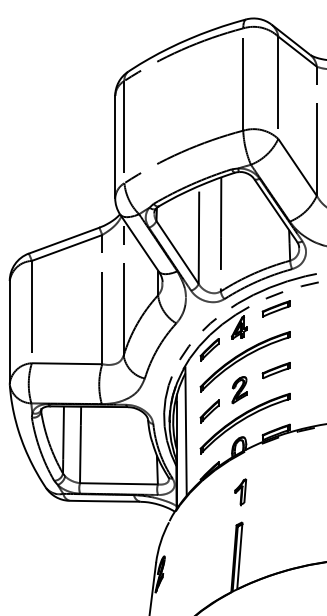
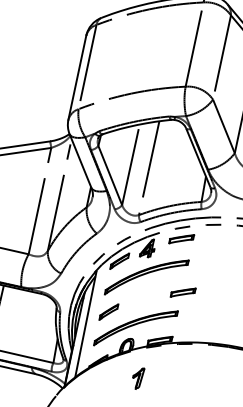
part: (275, 370) -> (182, 292), moved
part: (239, 390) -> (137, 299), removed
part: (240, 492) -> (137, 378), moved

